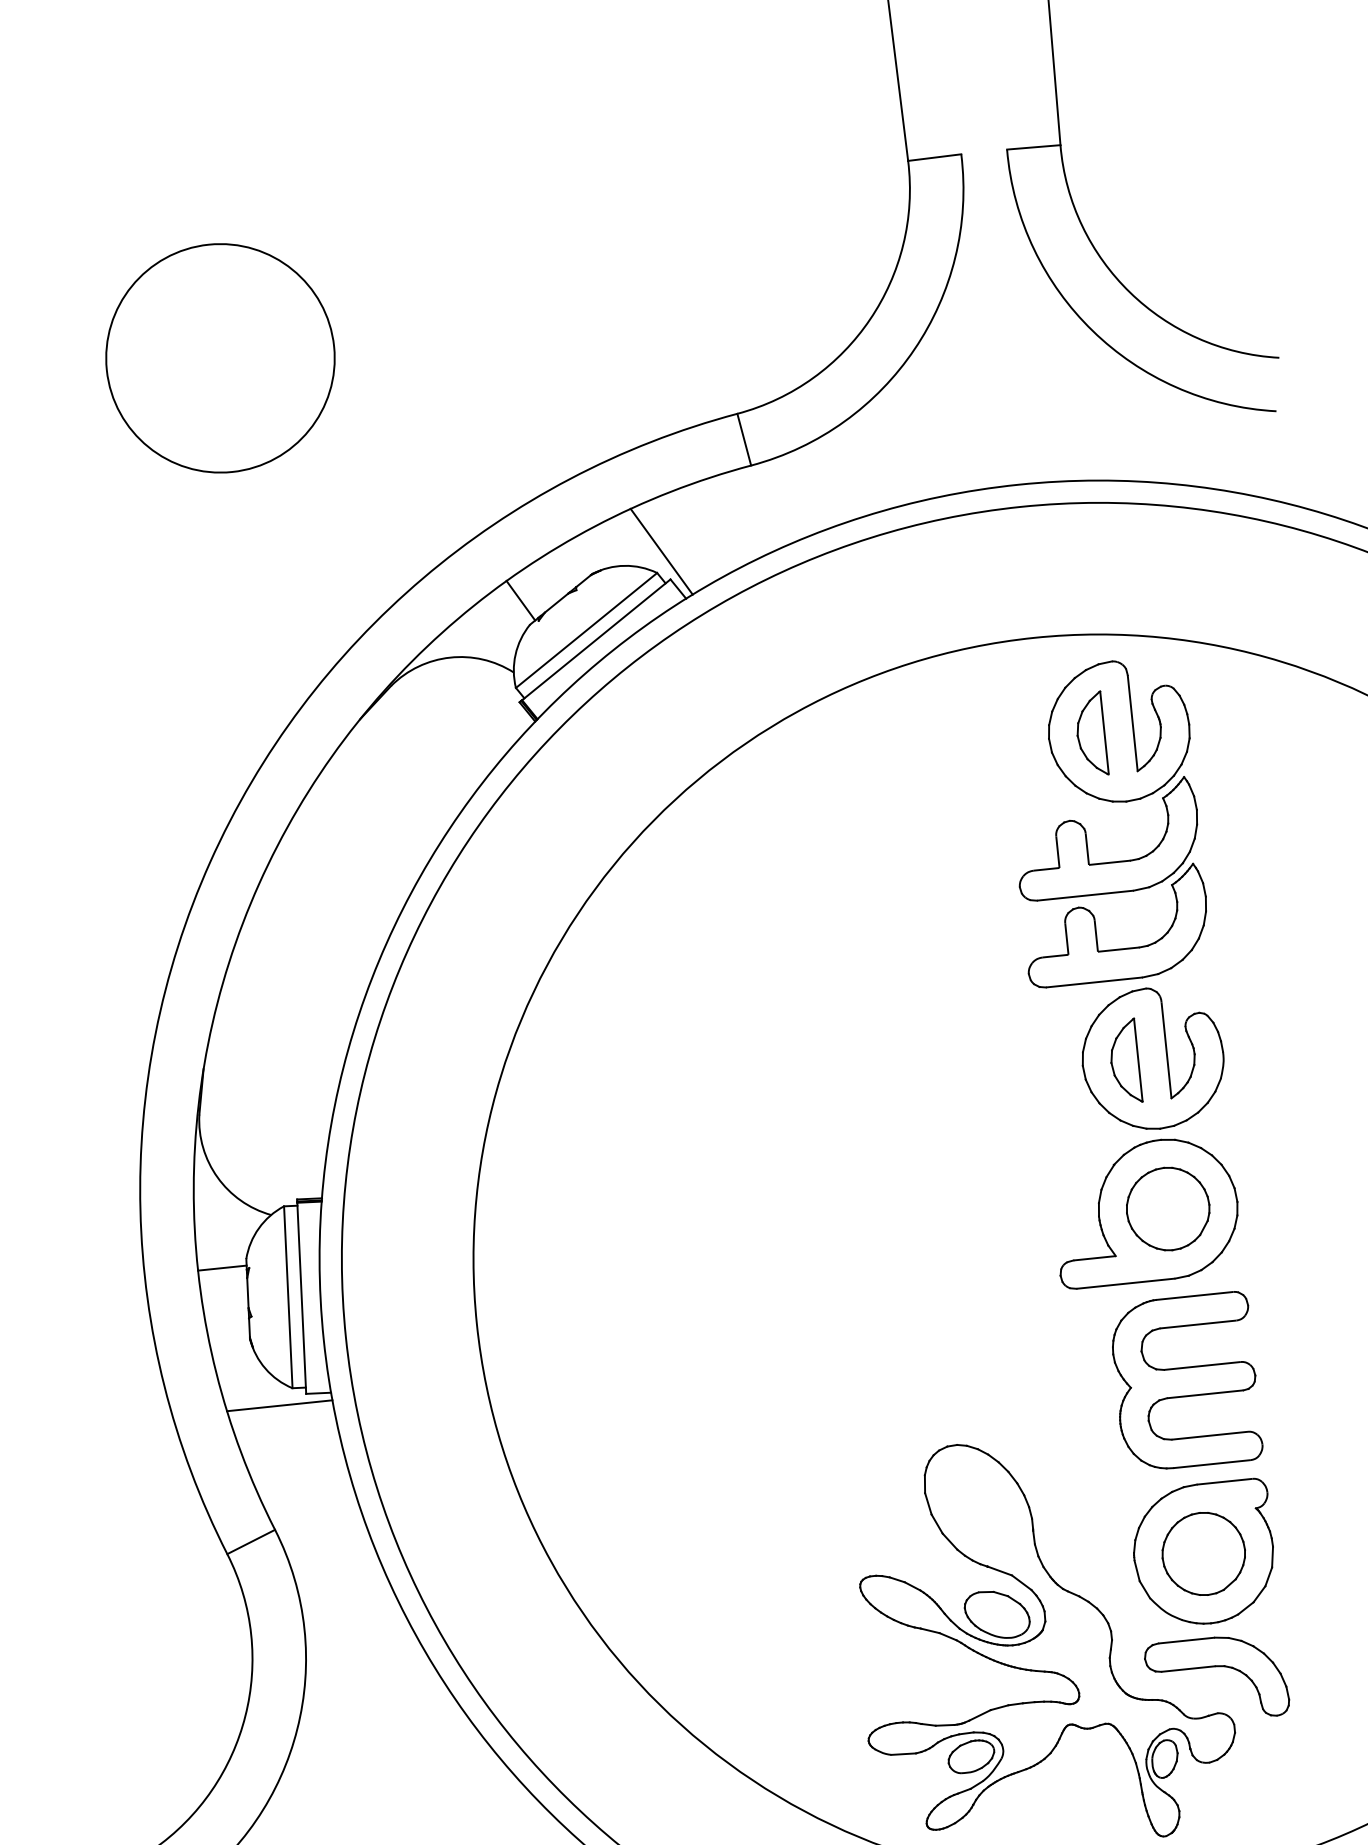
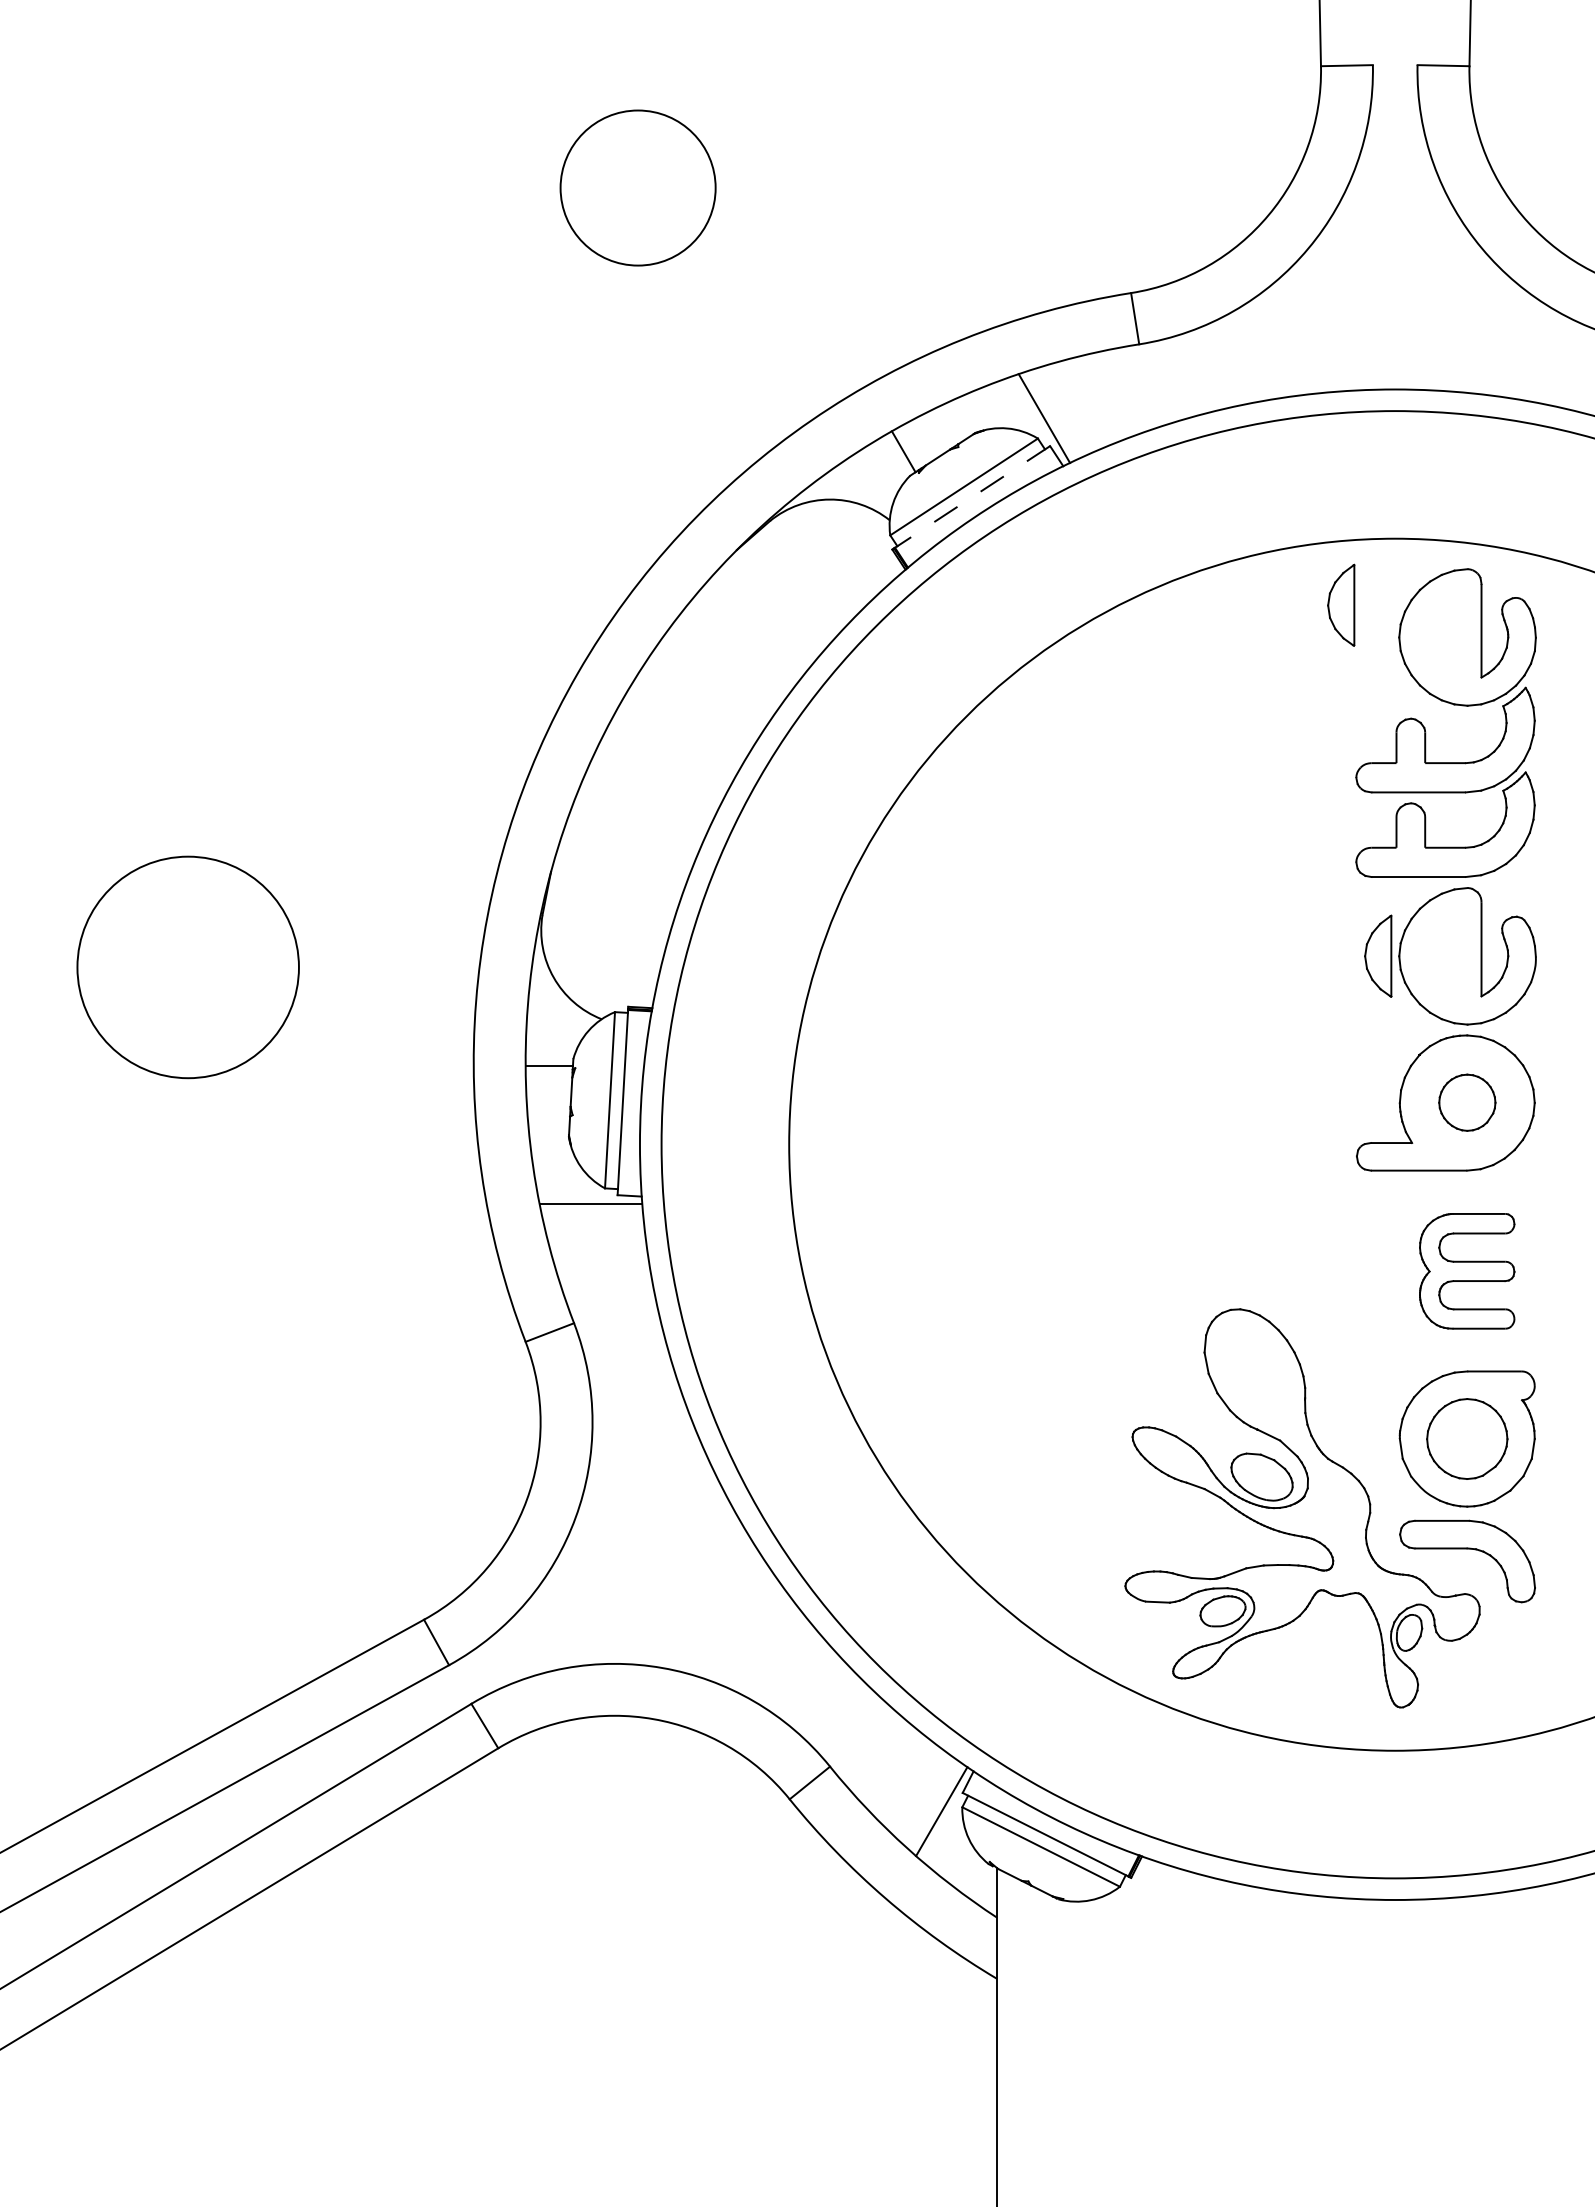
circle: (219, 357) -> (637, 187), size x0.7
line: (596, 639) -> (972, 496), solid -> dashed
part: (1091, 733) -> (1341, 604), moved
part: (1125, 1060) -> (1378, 955), moved
part: (1168, 1208) -> (1467, 1102), size x0.7
part: (1185, 1382) -> (1466, 1271), size x0.7

